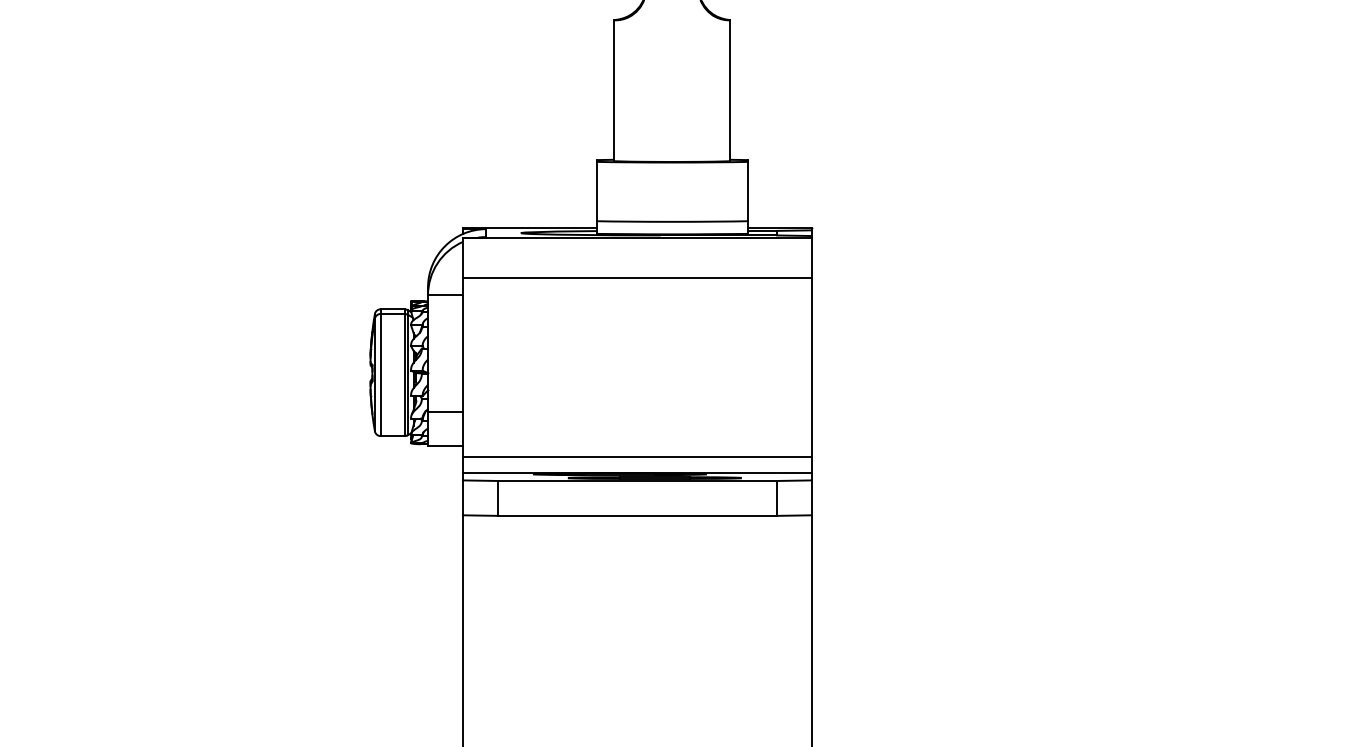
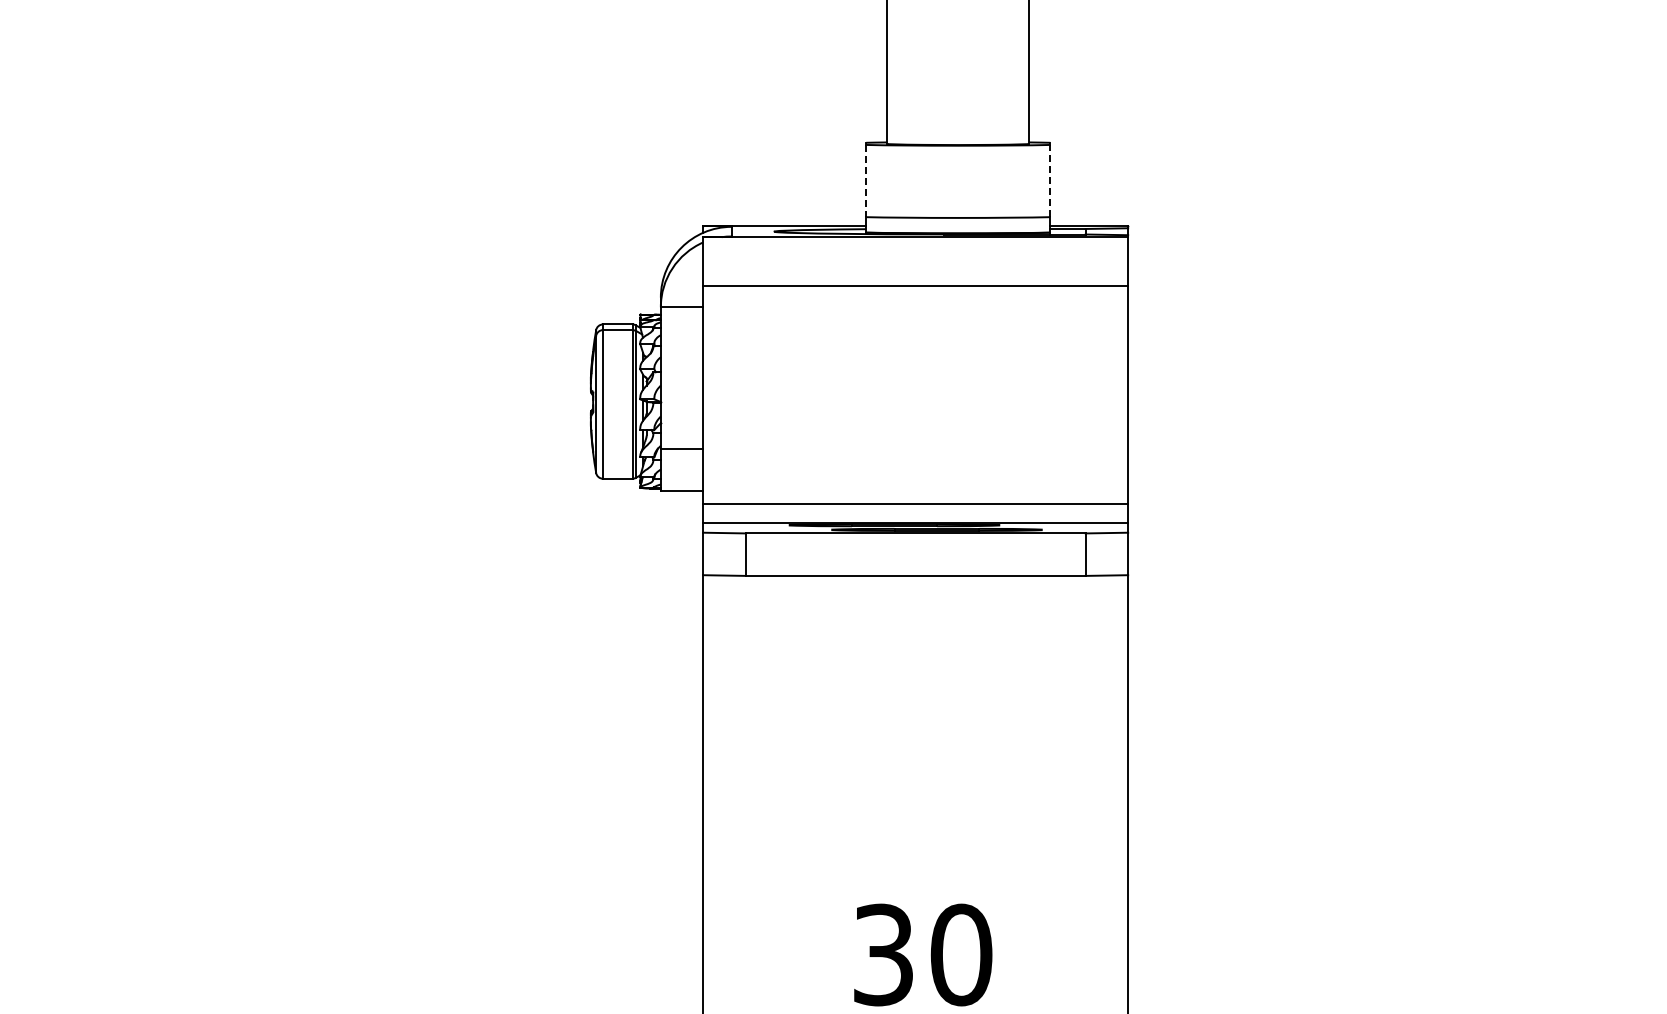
line: (596, 191) -> (866, 181), solid -> dashed
line: (748, 191) -> (1050, 180), solid -> dashed

